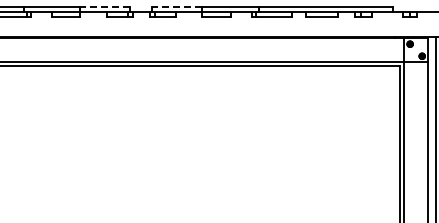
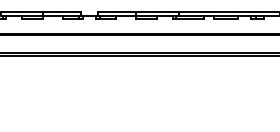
line: (105, 7) -> (62, 11), dashed -> solid
line: (177, 7) -> (117, 11), dashed -> solid

